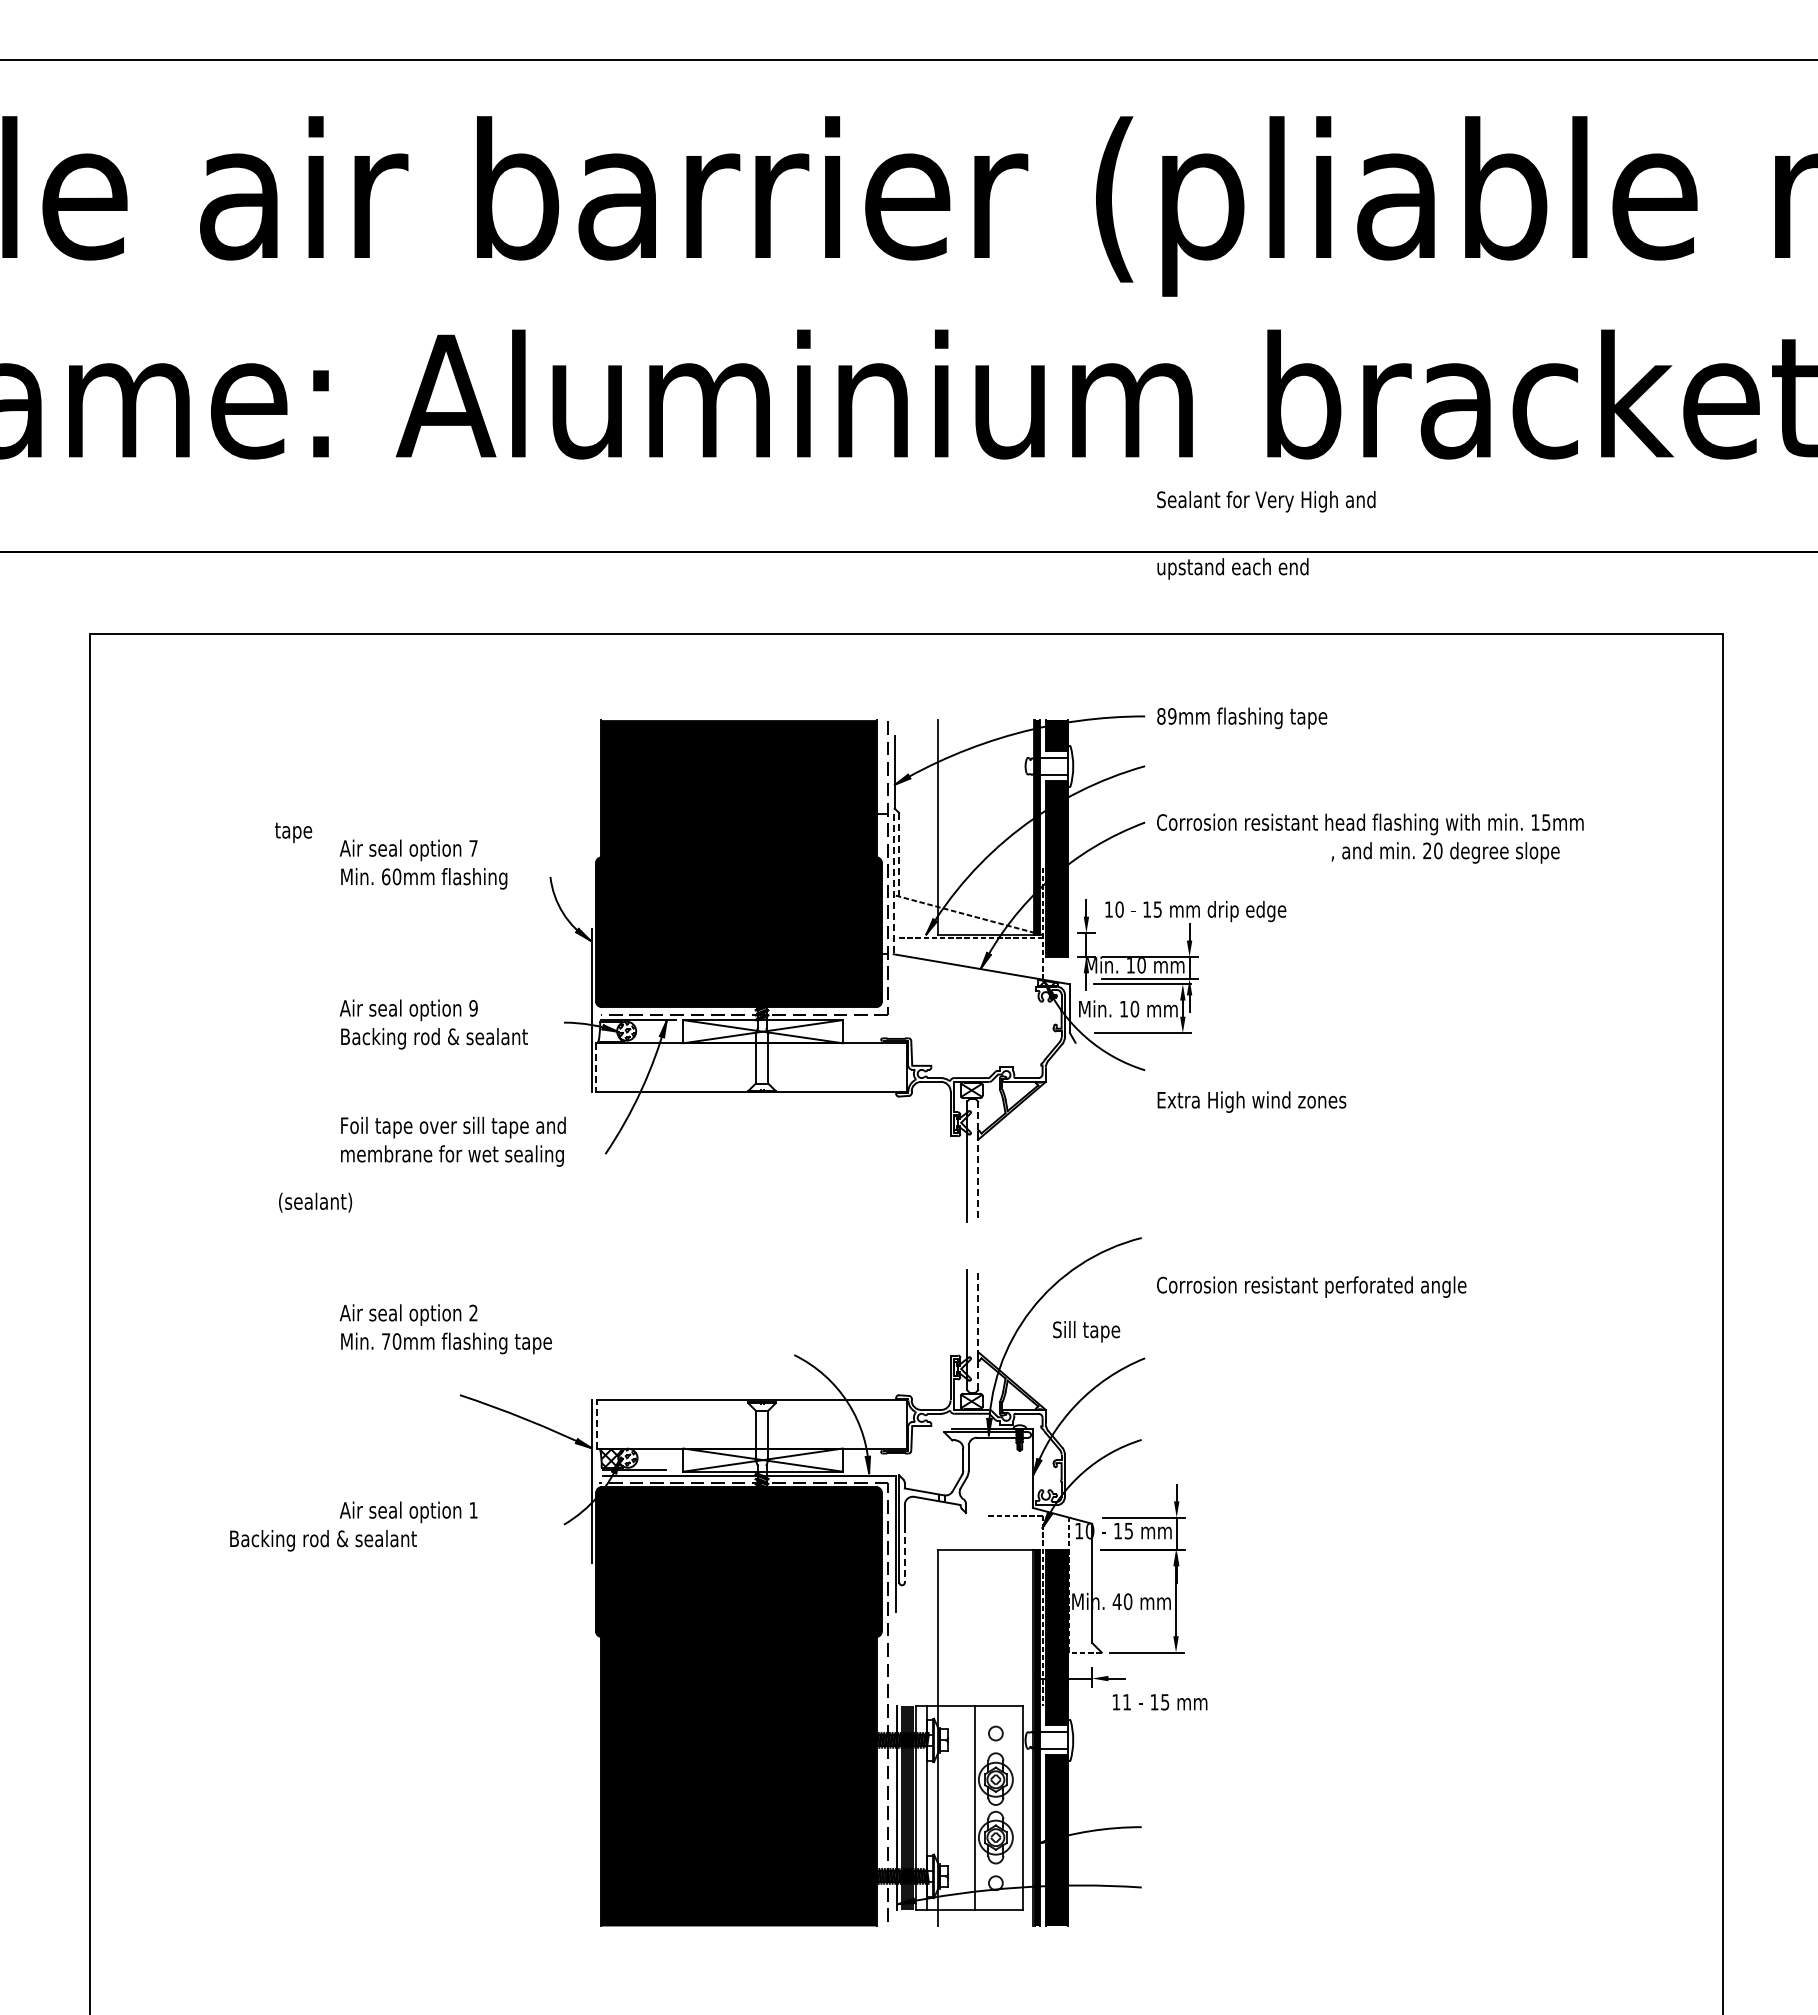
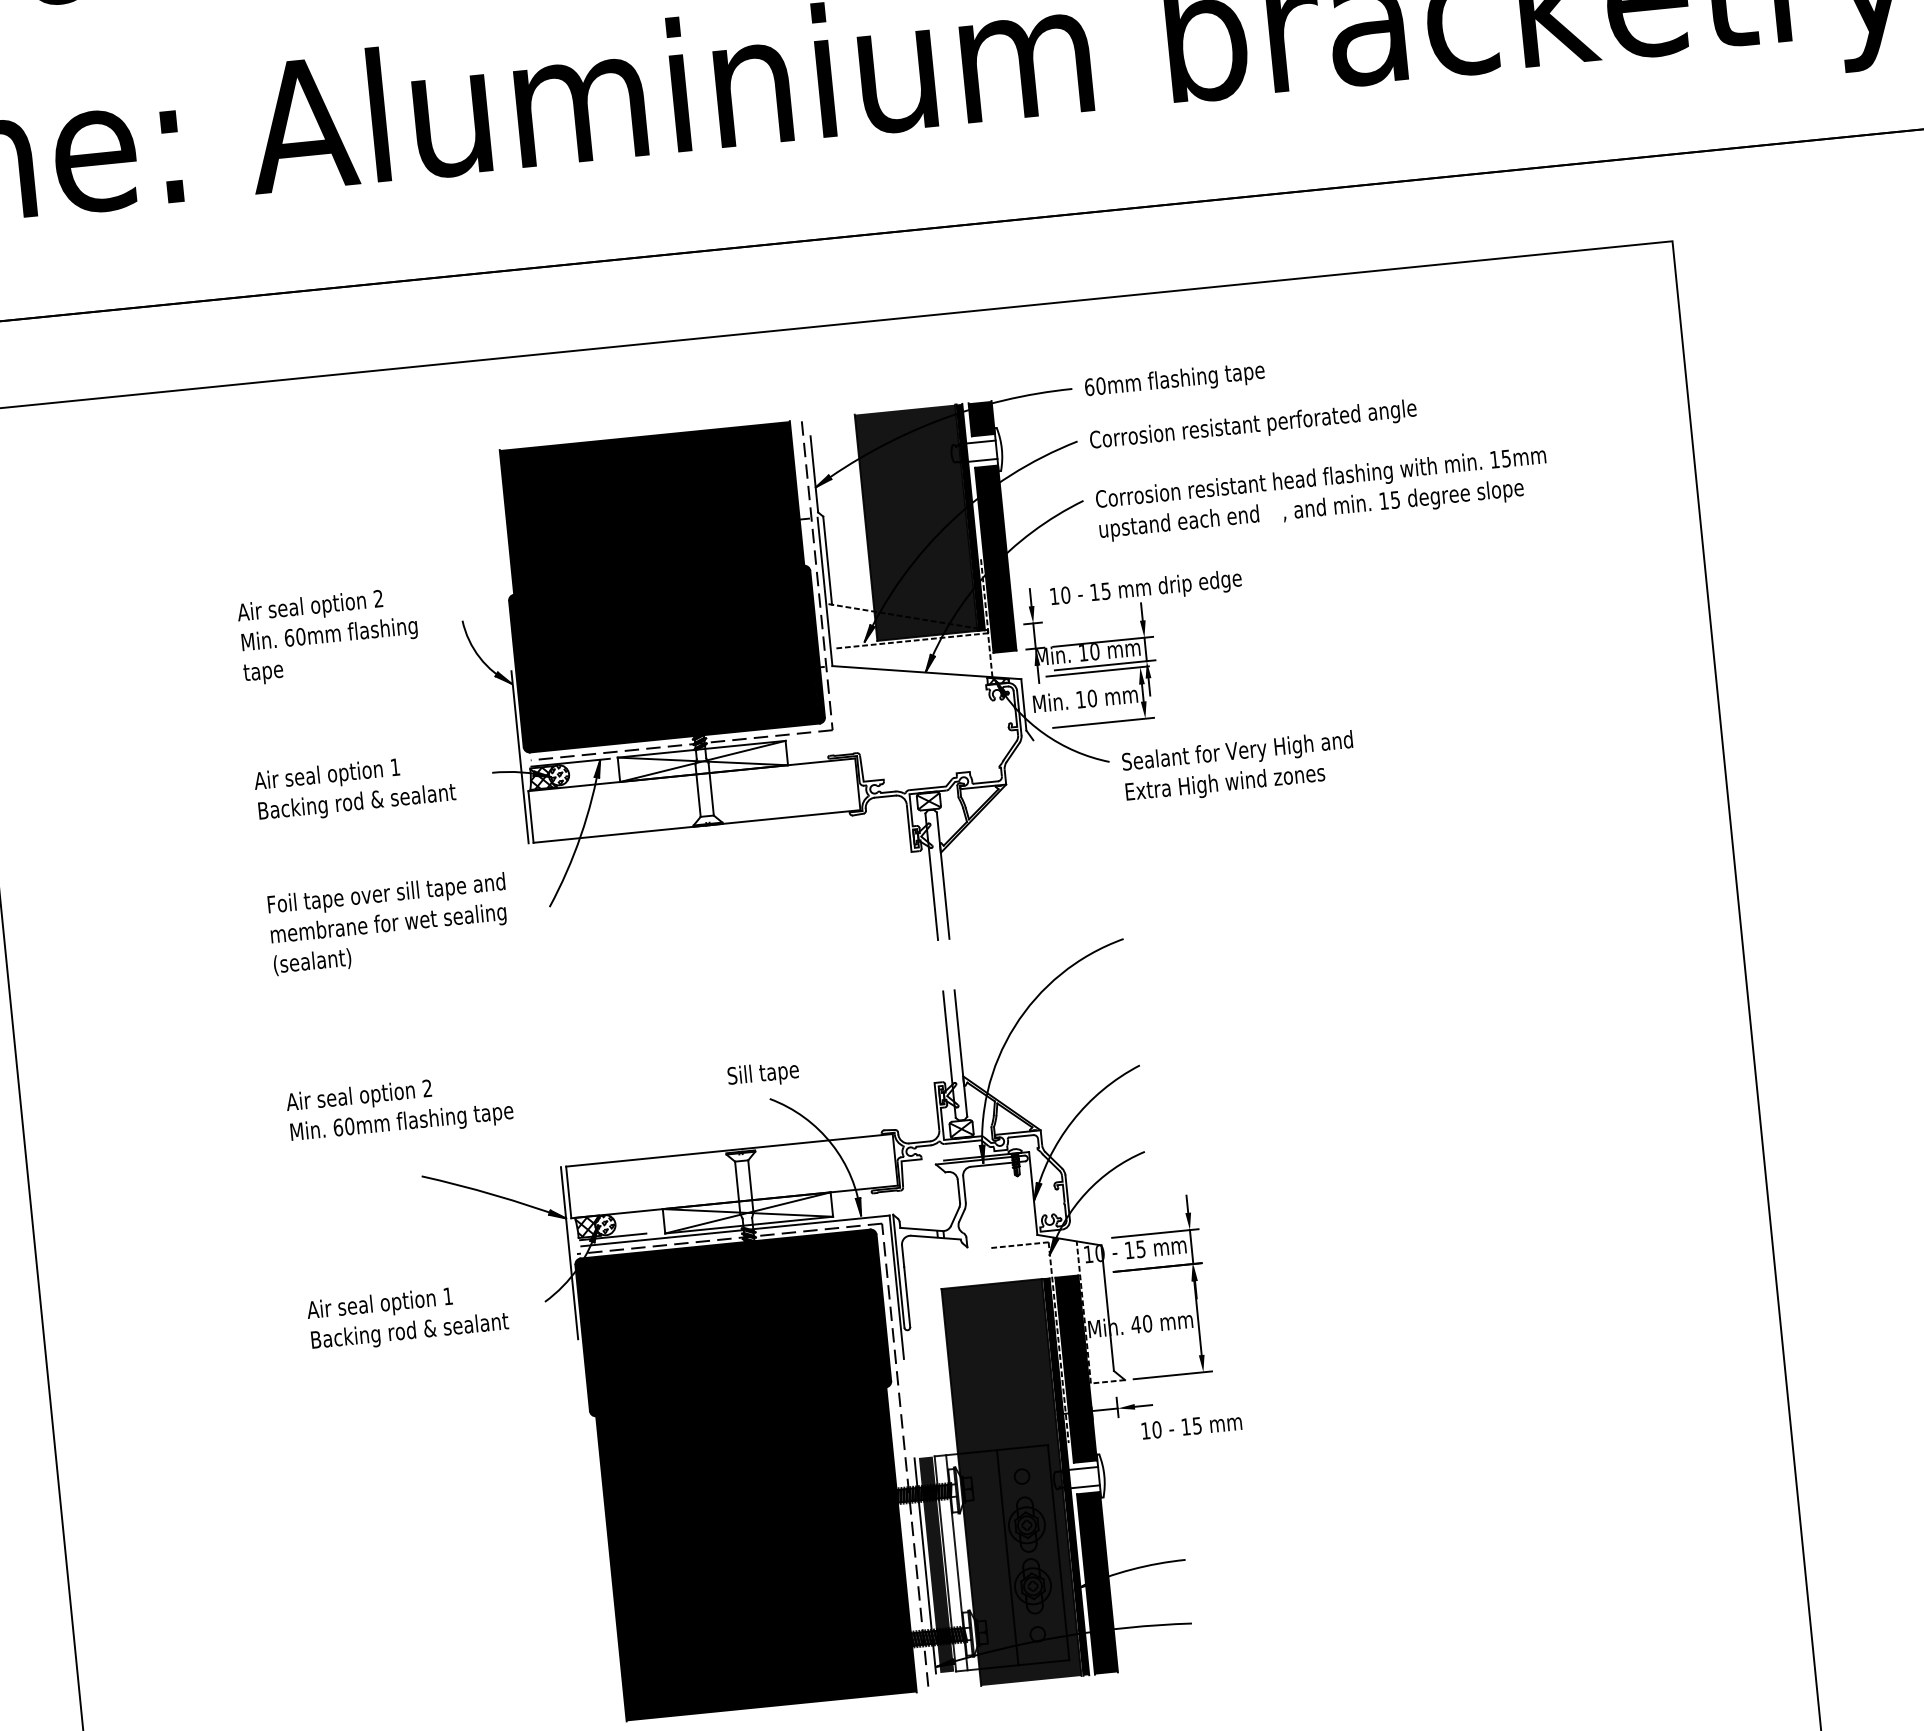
text: (1266, 501) -> (1237, 752), moved
text: (1232, 568) -> (1178, 523), moved
text: (1166, 716) -> (1094, 386), 89mm -> 60mm
fill: (985, 827) -> (915, 522), added
text: (293, 832) -> (263, 673), moved
text: (473, 848) -> (378, 598), 7 -> 2
text: (1432, 850) -> (1389, 500), 20 -> 15
line: (899, 854) -> (828, 560), dashed -> solid
line: (893, 884) -> (824, 592), dashed -> solid
text: (473, 1008) -> (395, 767), 9 -> 1
hatch: (609, 1032) -> (541, 778), added
line: (596, 1068) -> (531, 817), dashed -> solid
line: (978, 1161) -> (943, 875), dashed -> solid
text: (315, 1202) -> (312, 961), moved
text: (1311, 1286) -> (1253, 425), moved
line: (978, 1329) -> (961, 1052), dashed -> solid
text: (1086, 1331) -> (763, 1074), moved
text: (386, 1341) -> (338, 1127), 70mm -> 60mm
line: (596, 1423) -> (568, 1191), dashed -> solid
text: (323, 1540) -> (410, 1332), moved
line: (904, 1554) -> (906, 1297), dashed -> solid
text: (1126, 1702) -> (1156, 1430), 11 -> 10
fill: (985, 1737) -> (1011, 1481), added

